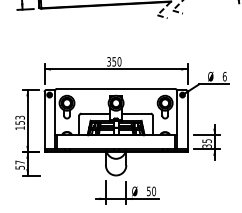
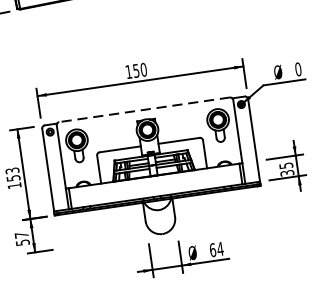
text: (108, 61) -> (127, 71), 350 -> 150
text: (224, 75) -> (297, 67), 6 -> 0
line: (115, 89) -> (143, 110), solid -> dashed
text: (151, 191) -> (216, 249), 50 -> 64

